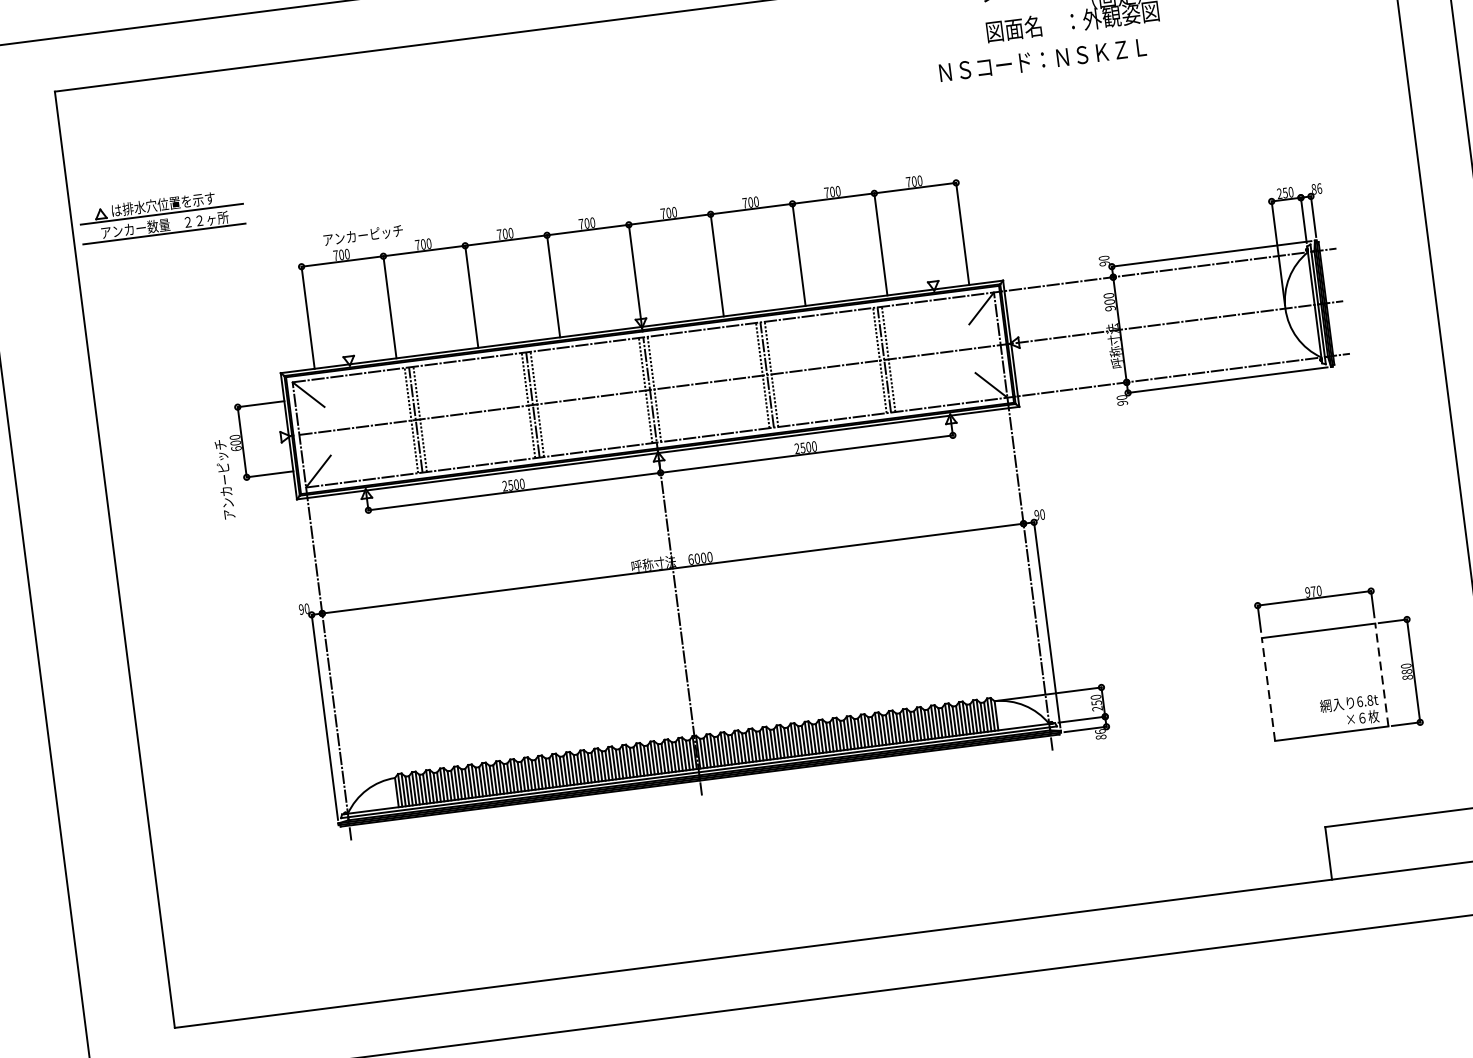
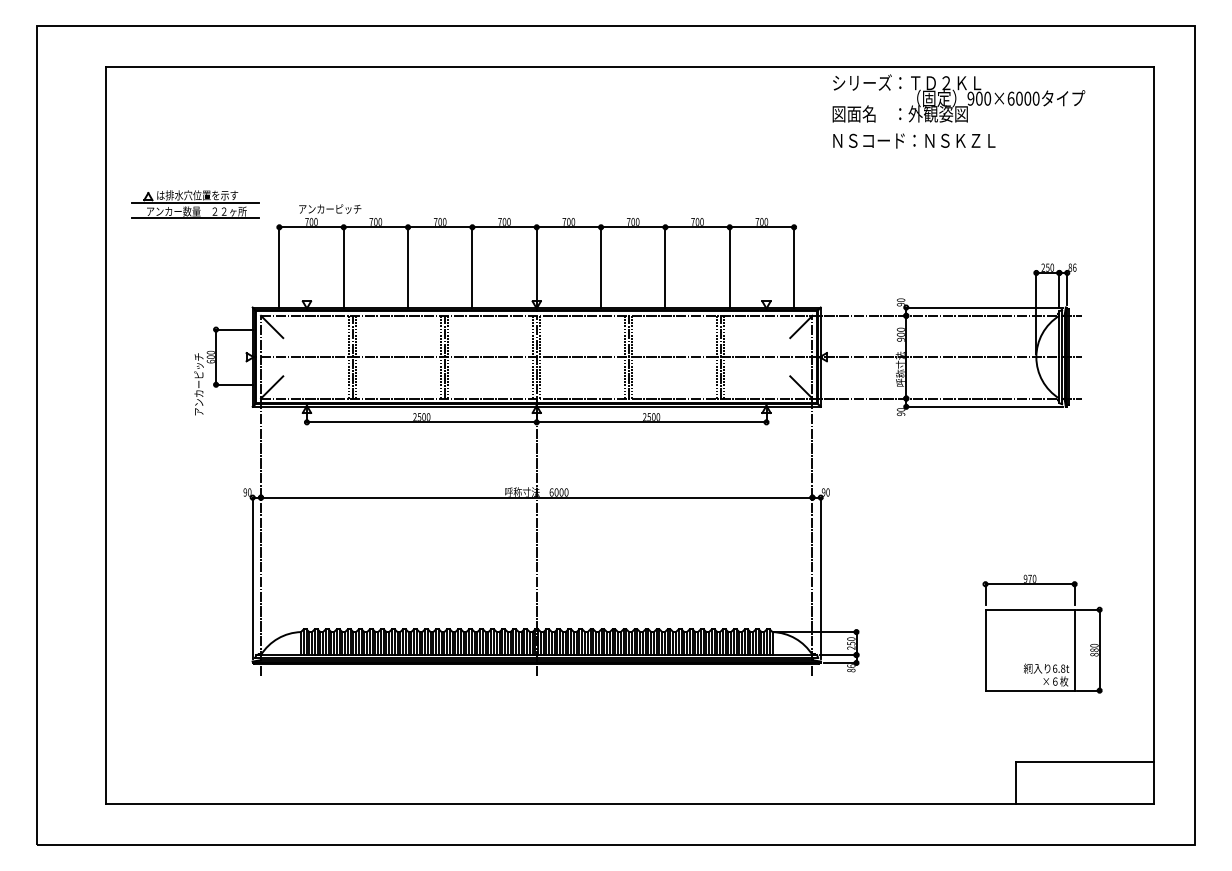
text: (1043, 59) -> (914, 140), moved
part: (162, 216) -> (195, 204), moved
line: (1381, 674) -> (1074, 649), dashed -> solid
line: (1268, 688) -> (985, 649), dashed -> solid

